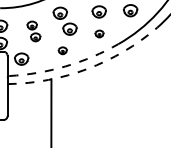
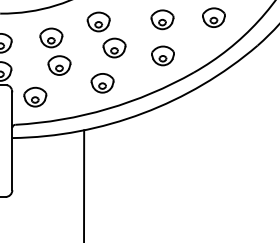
part: (33, 31) -> (54, 51), size x1.43
part: (99, 33) -> (162, 55), size x1.67
part: (62, 50) -> (102, 82), size x1.67
arc: (65, 66) -> (107, 109), dashed -> solid
arc: (87, 69) -> (143, 114), dashed -> solid

